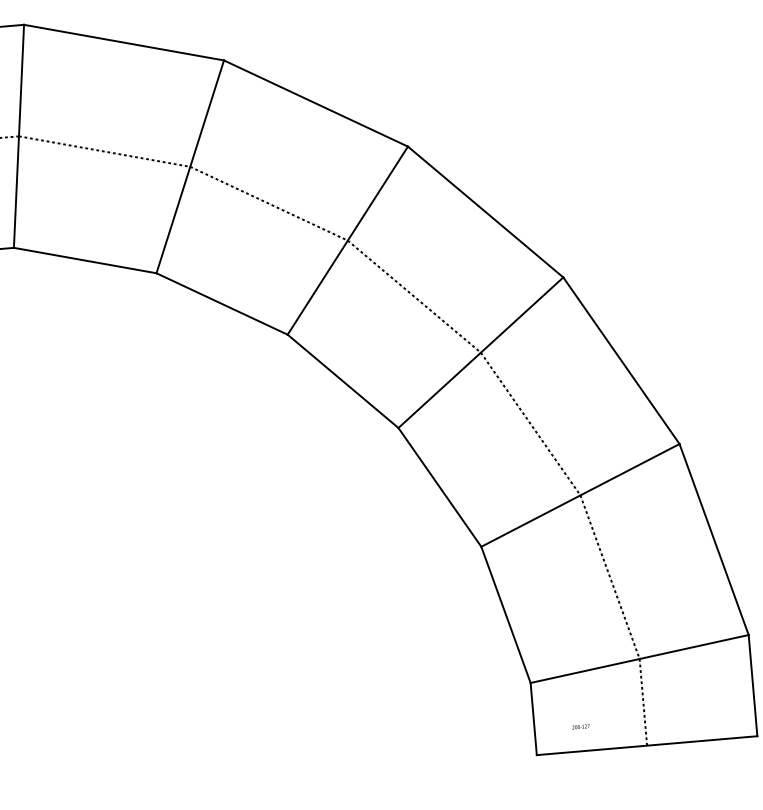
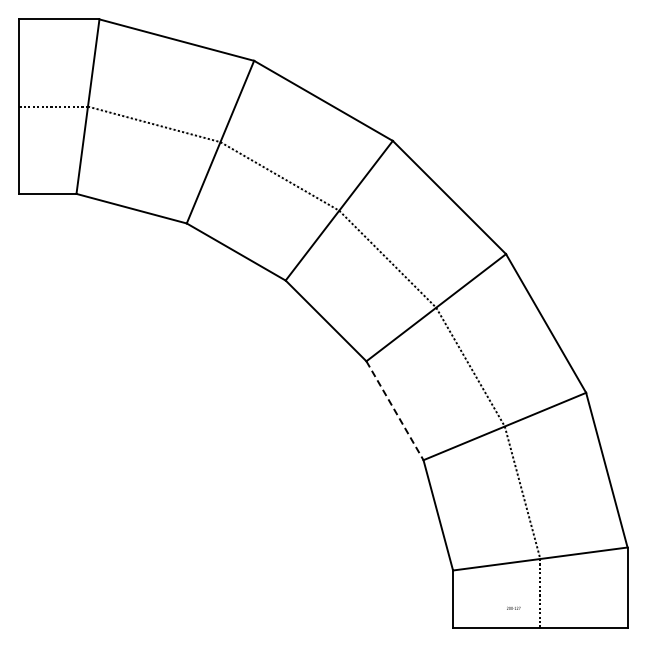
line: (440, 488) -> (395, 411), solid -> dashed
text: (580, 725) -> (513, 607), moved

